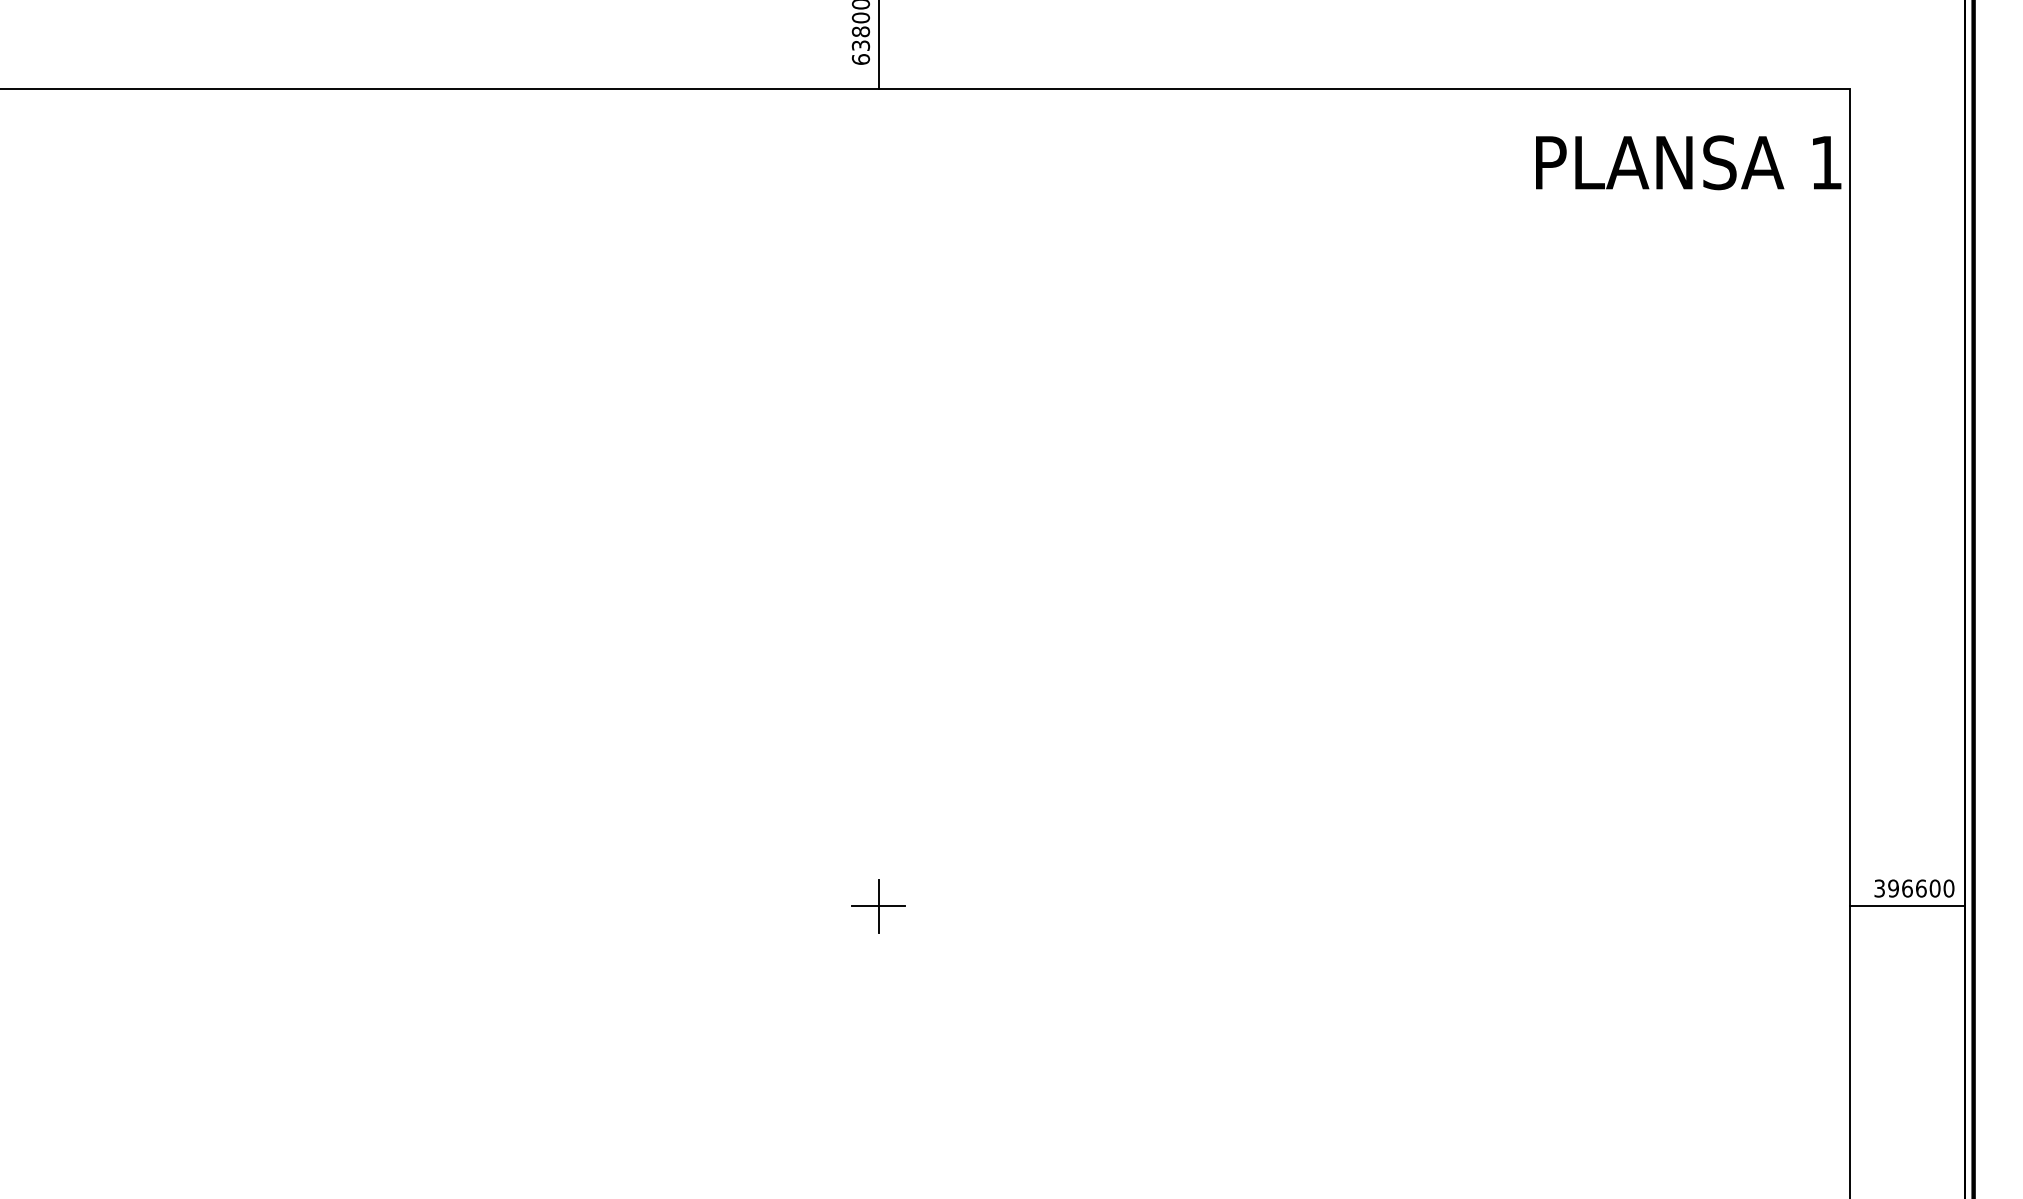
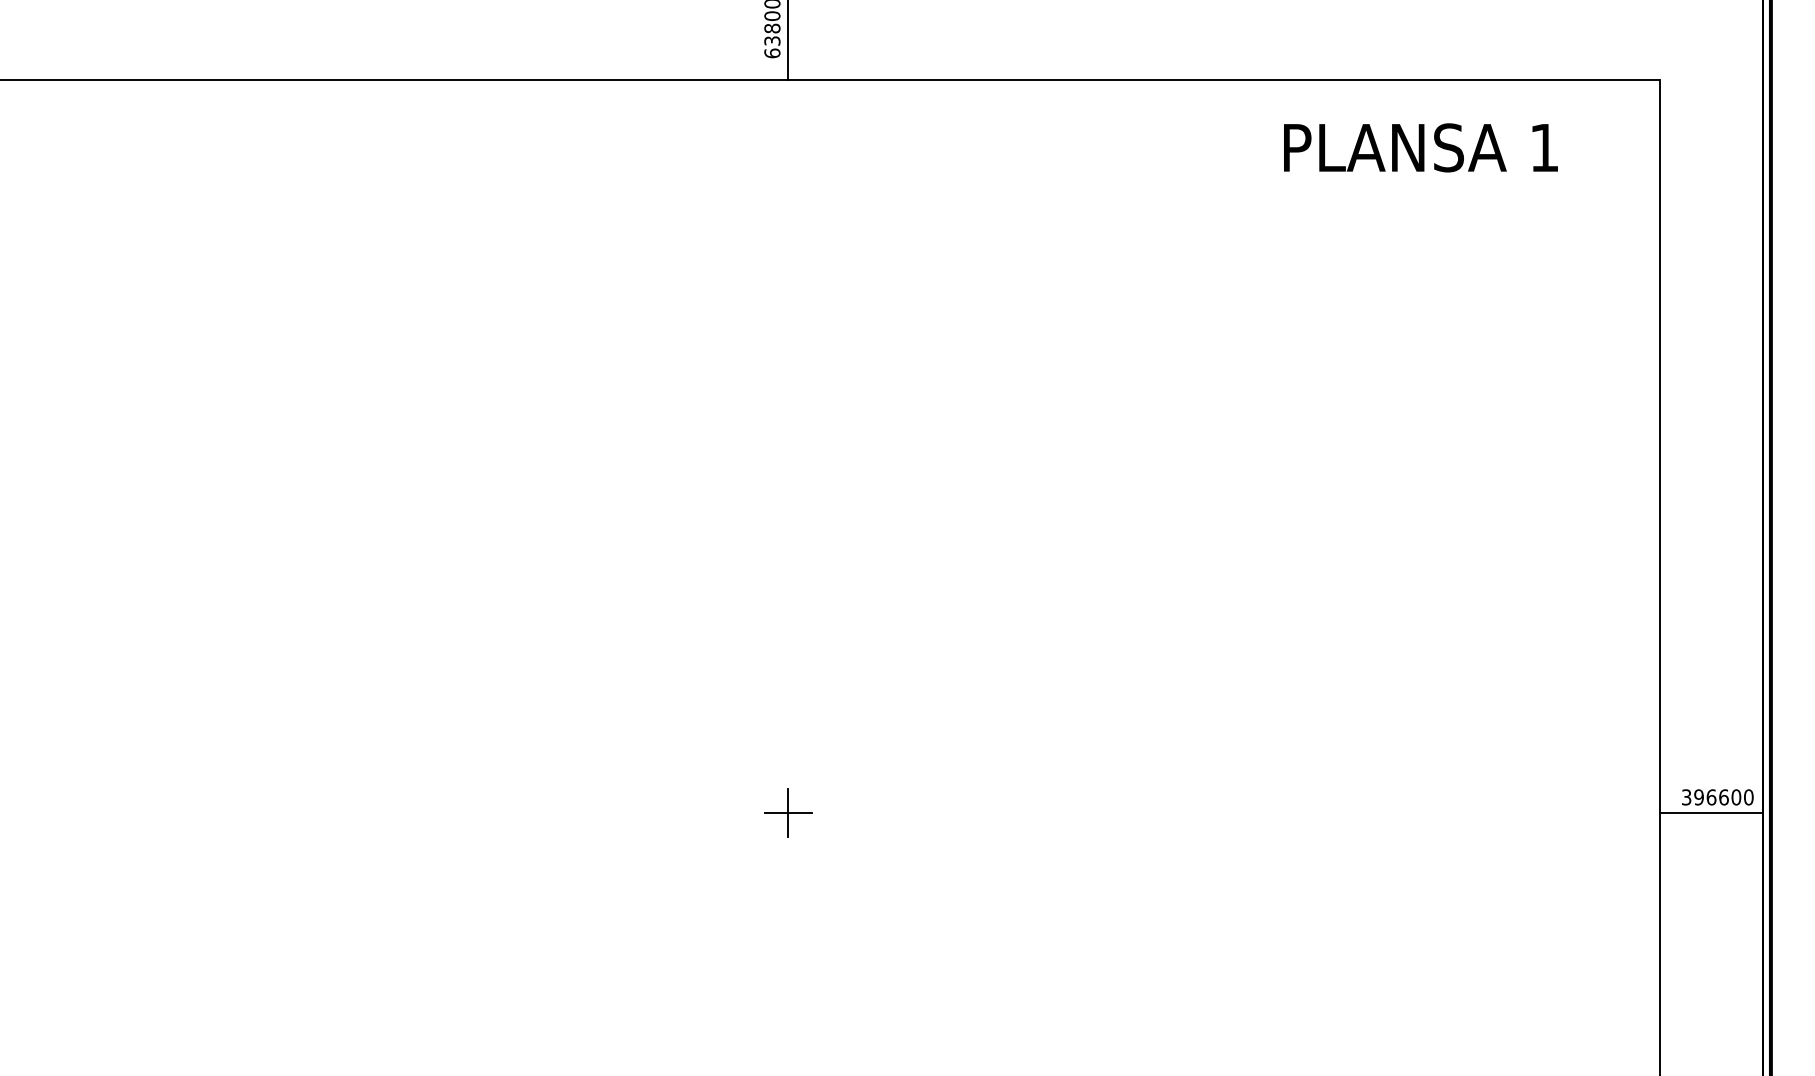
text: (1688, 162) -> (1420, 147), moved

